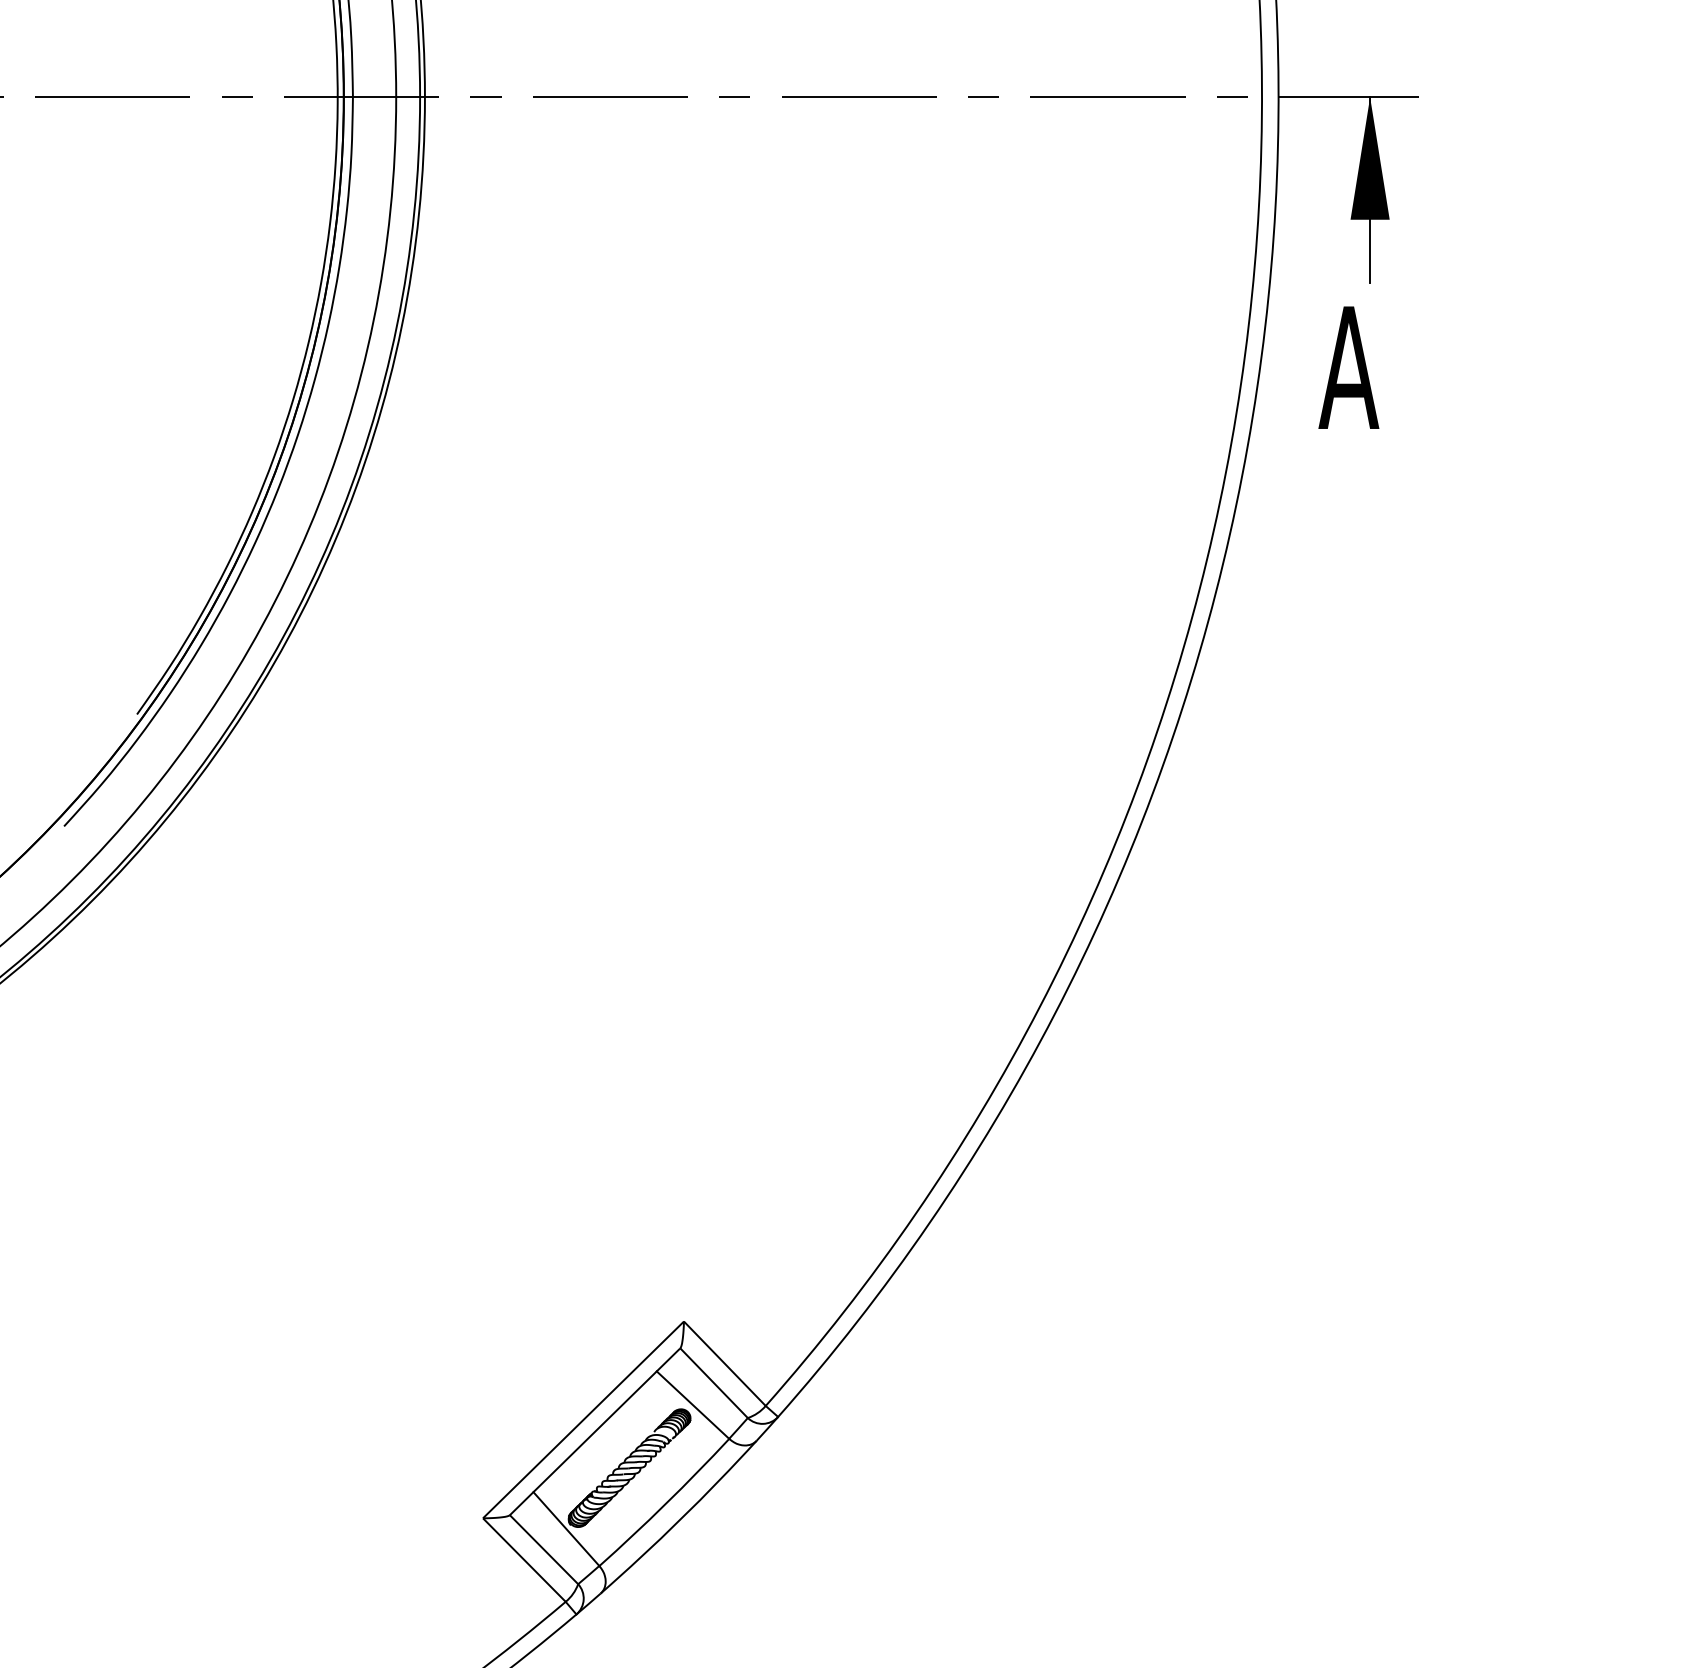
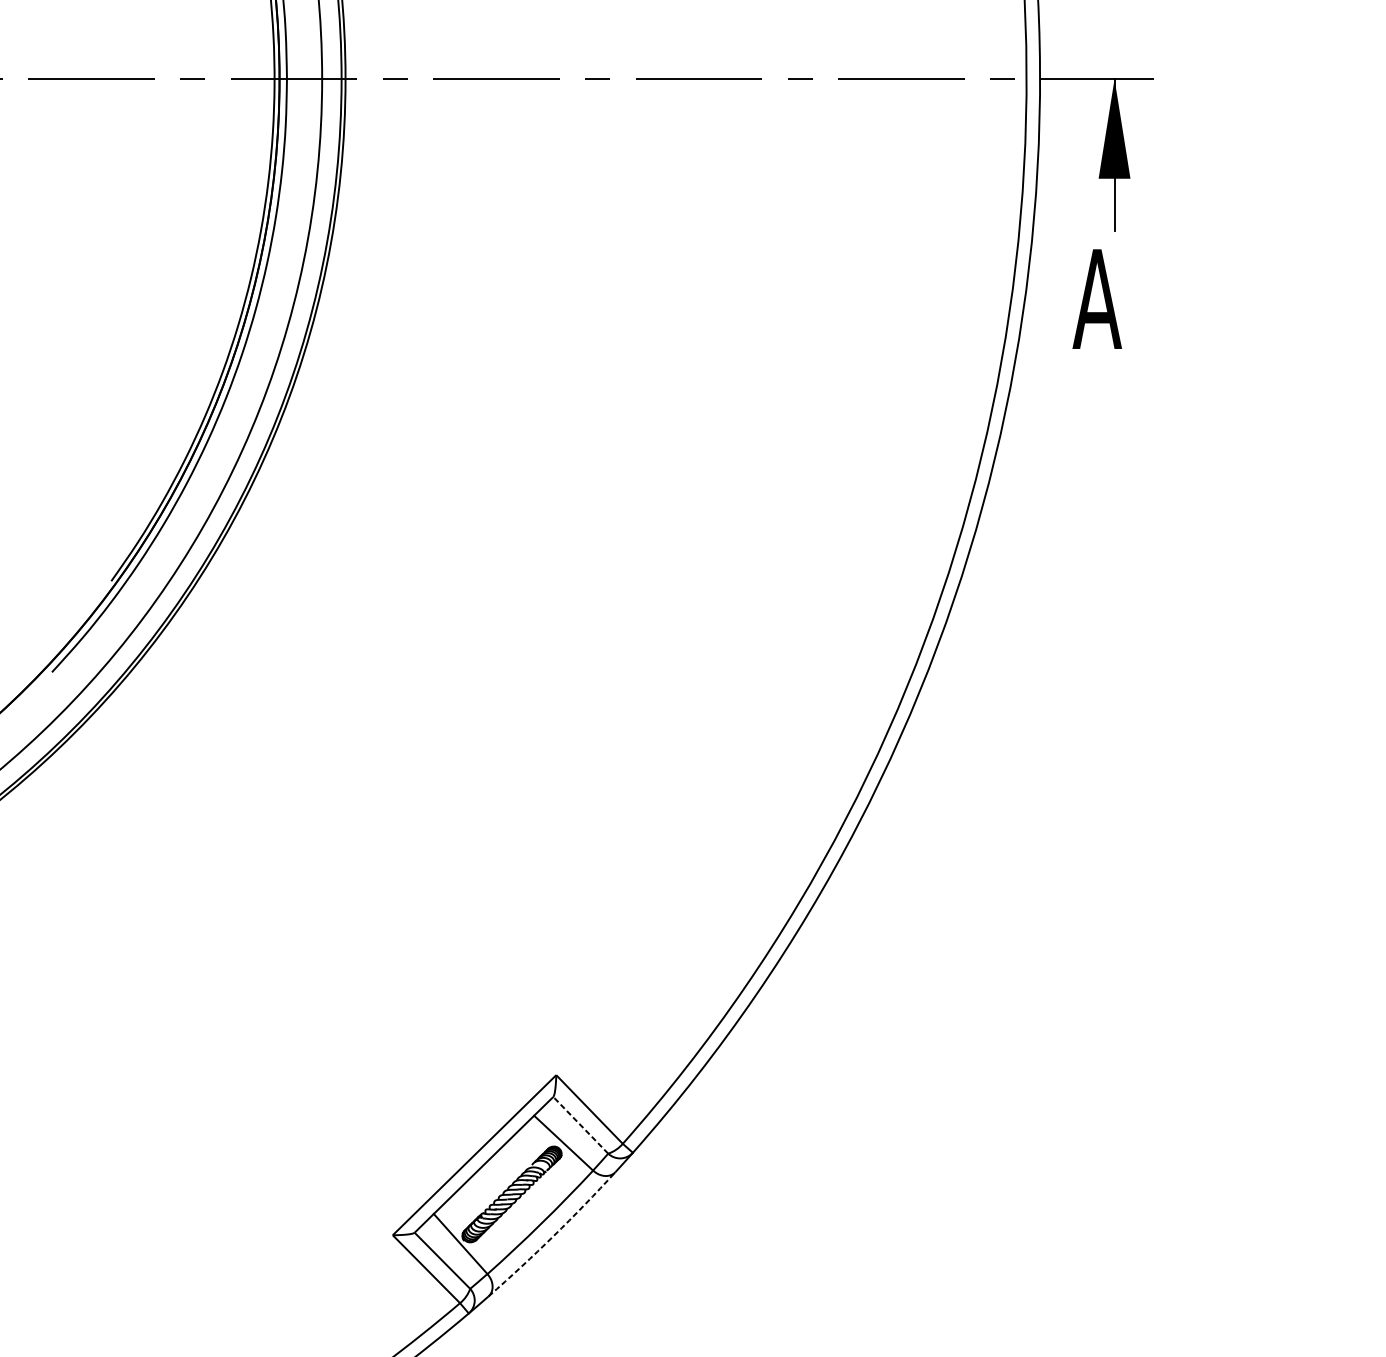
line: (714, 1383) -> (581, 1125), solid -> dashed
arc: (680, 1519) -> (553, 1236), solid -> dashed

